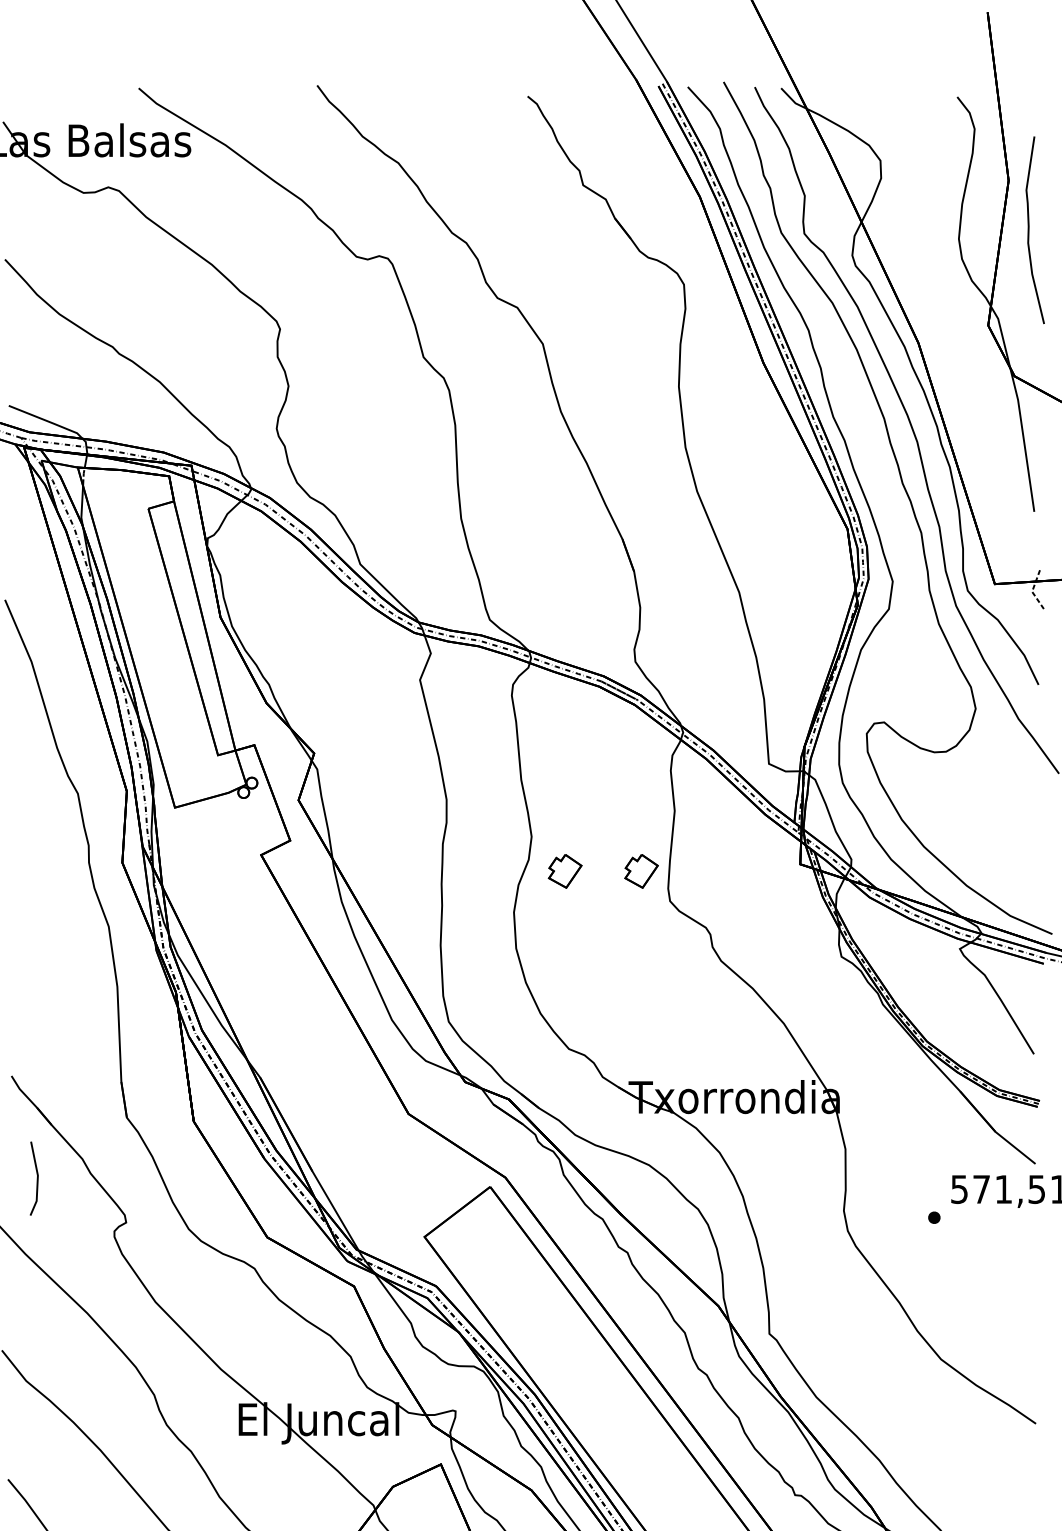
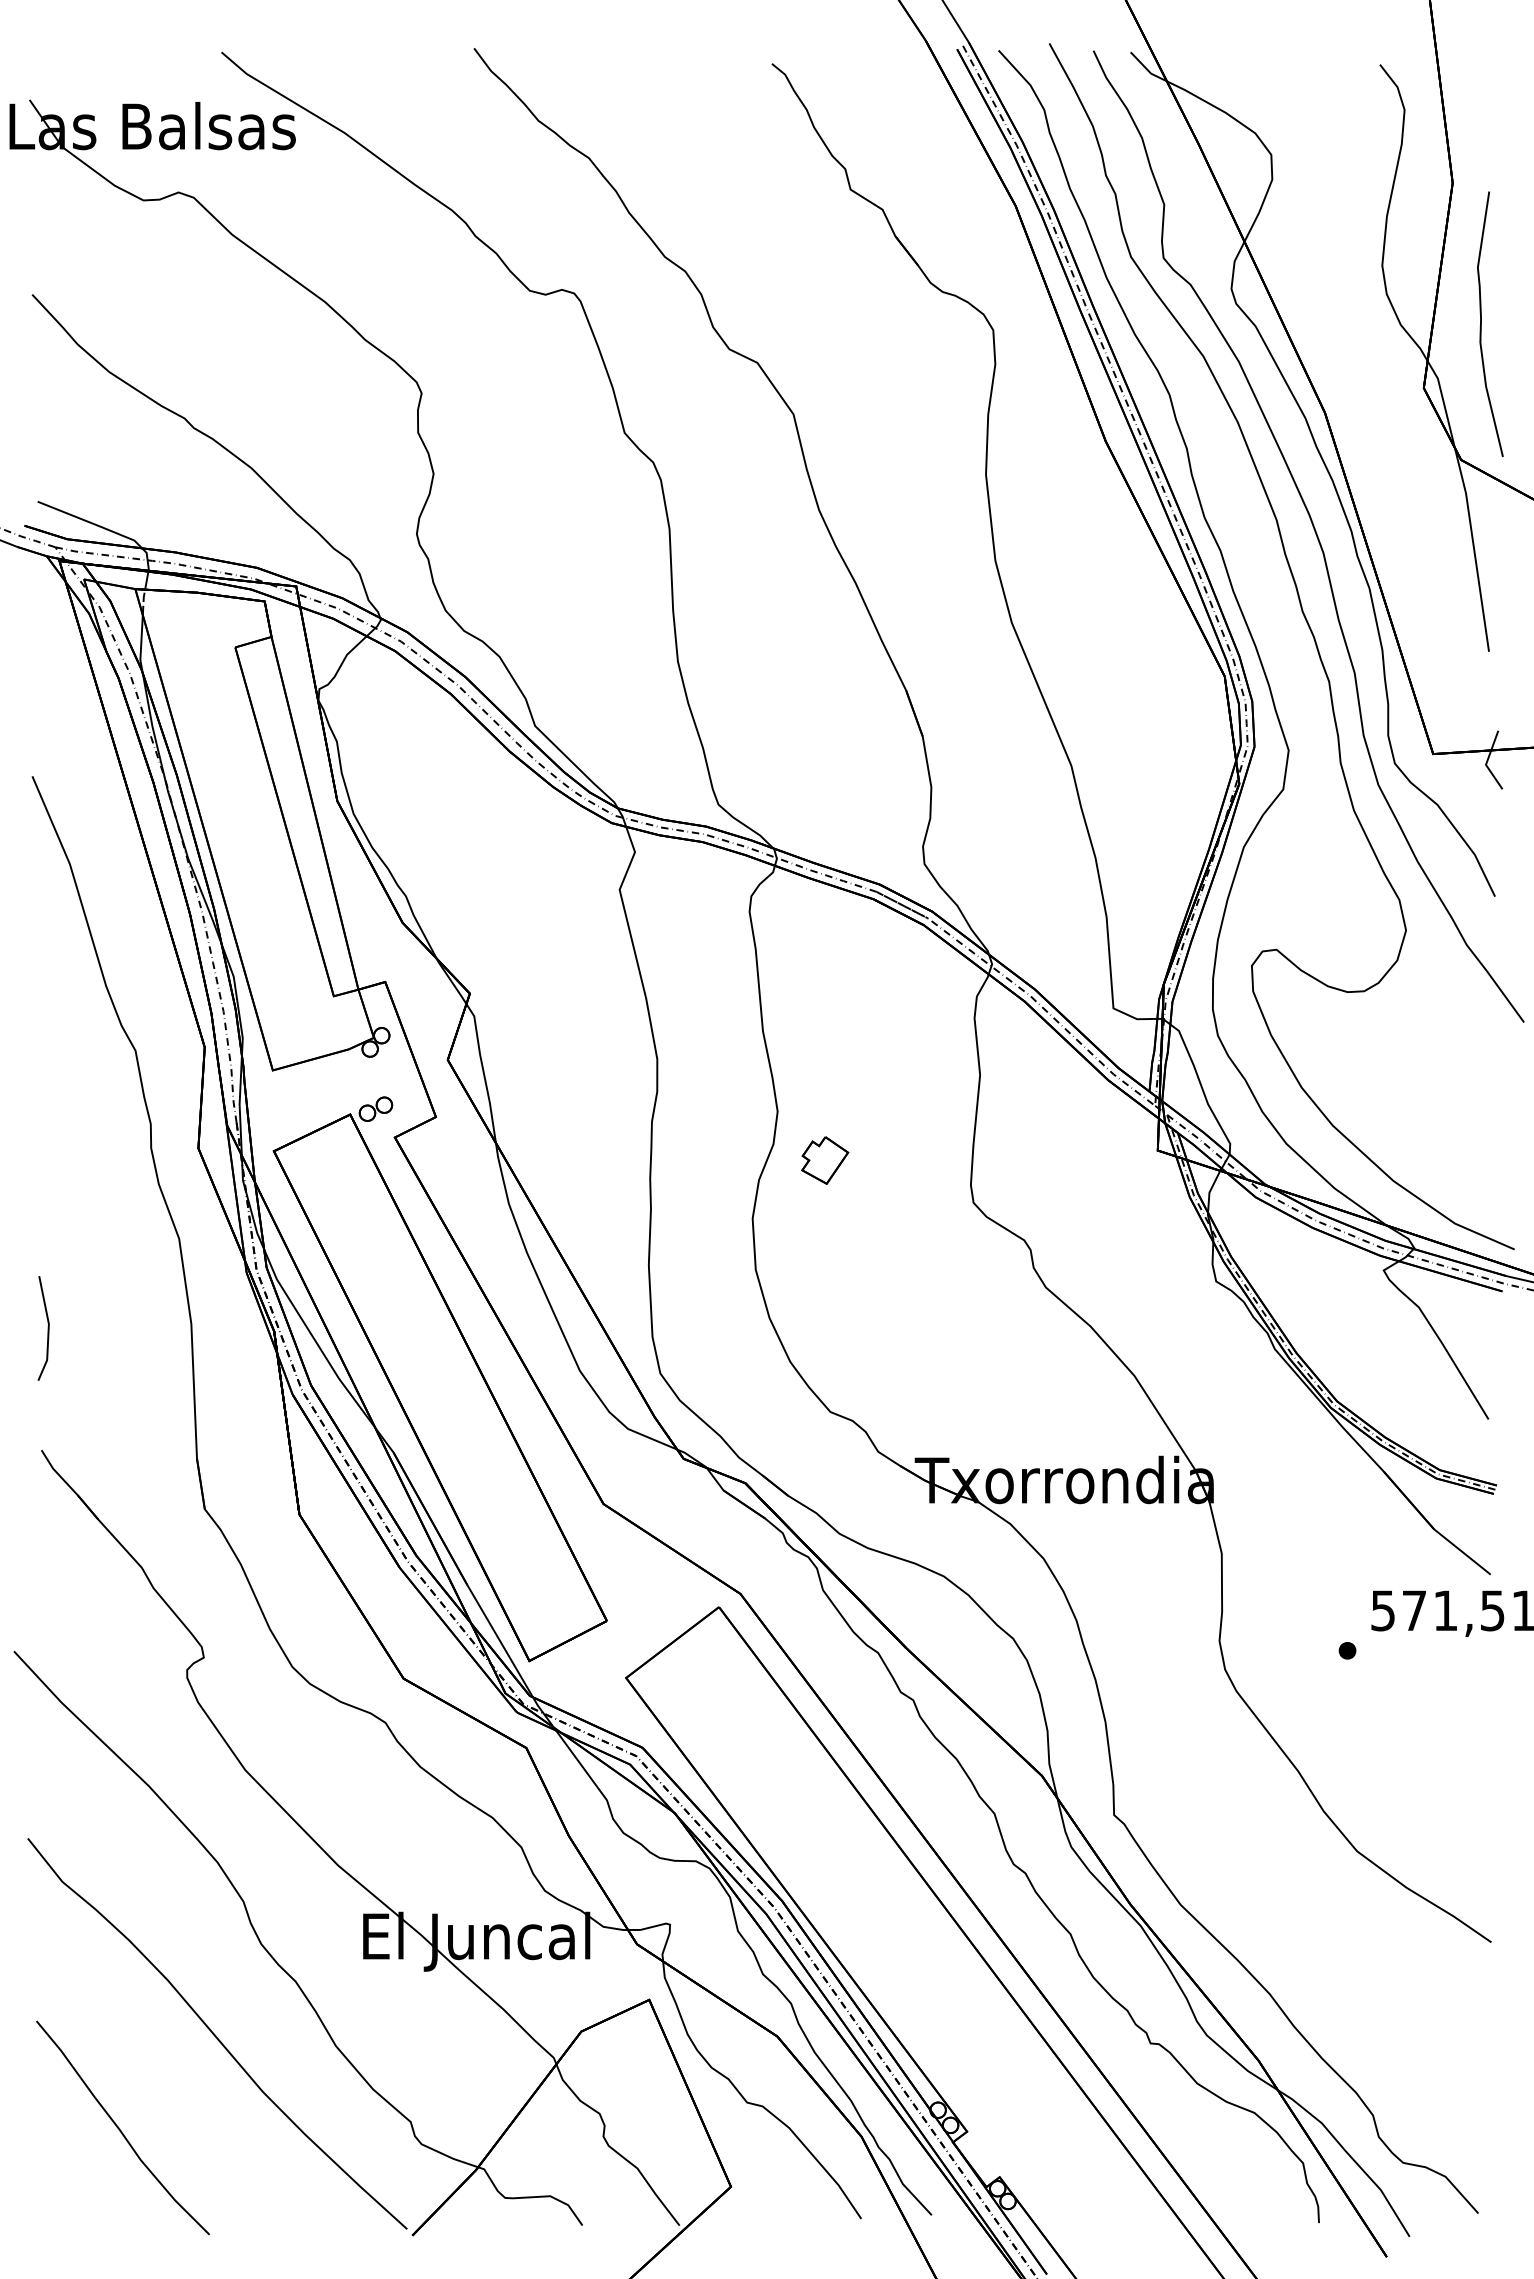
curve: (1029, 229) -> (1481, 323), moved
line: (1032, 590) -> (1486, 762), dashed -> solid
part: (641, 871) -> (933, 1160), removed
part: (292, 1026) -> (439, 1379), added
line: (36, 1178) -> (47, 1328), moved

